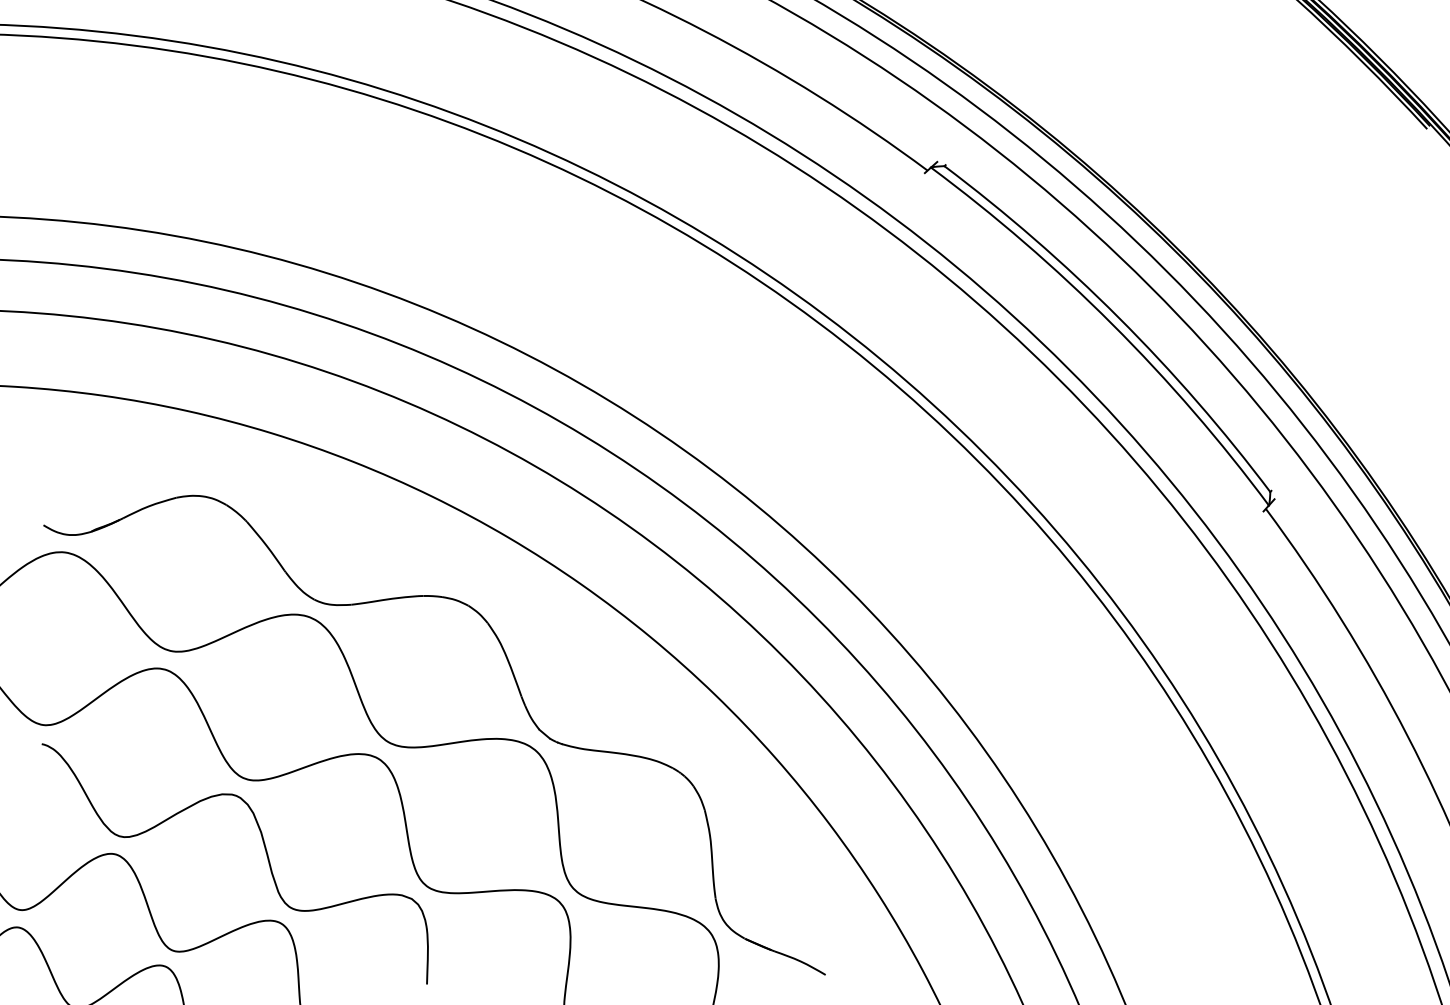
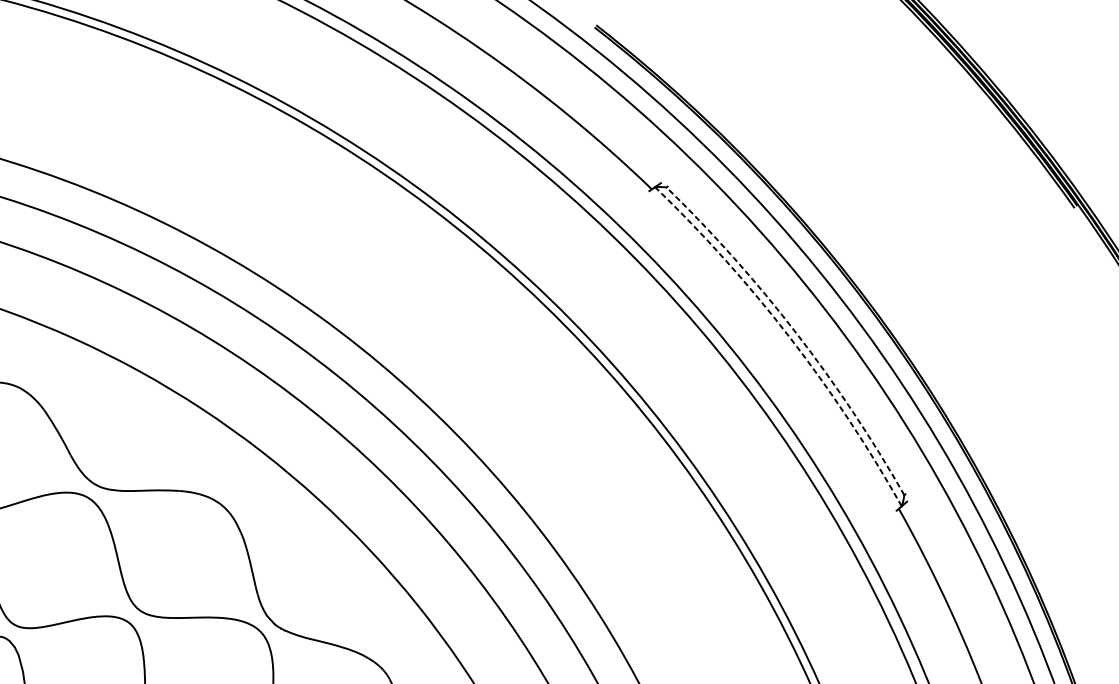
arc: (1118, 317) -> (795, 332), solid -> dashed
arc: (1112, 324) -> (790, 338), solid -> dashed

